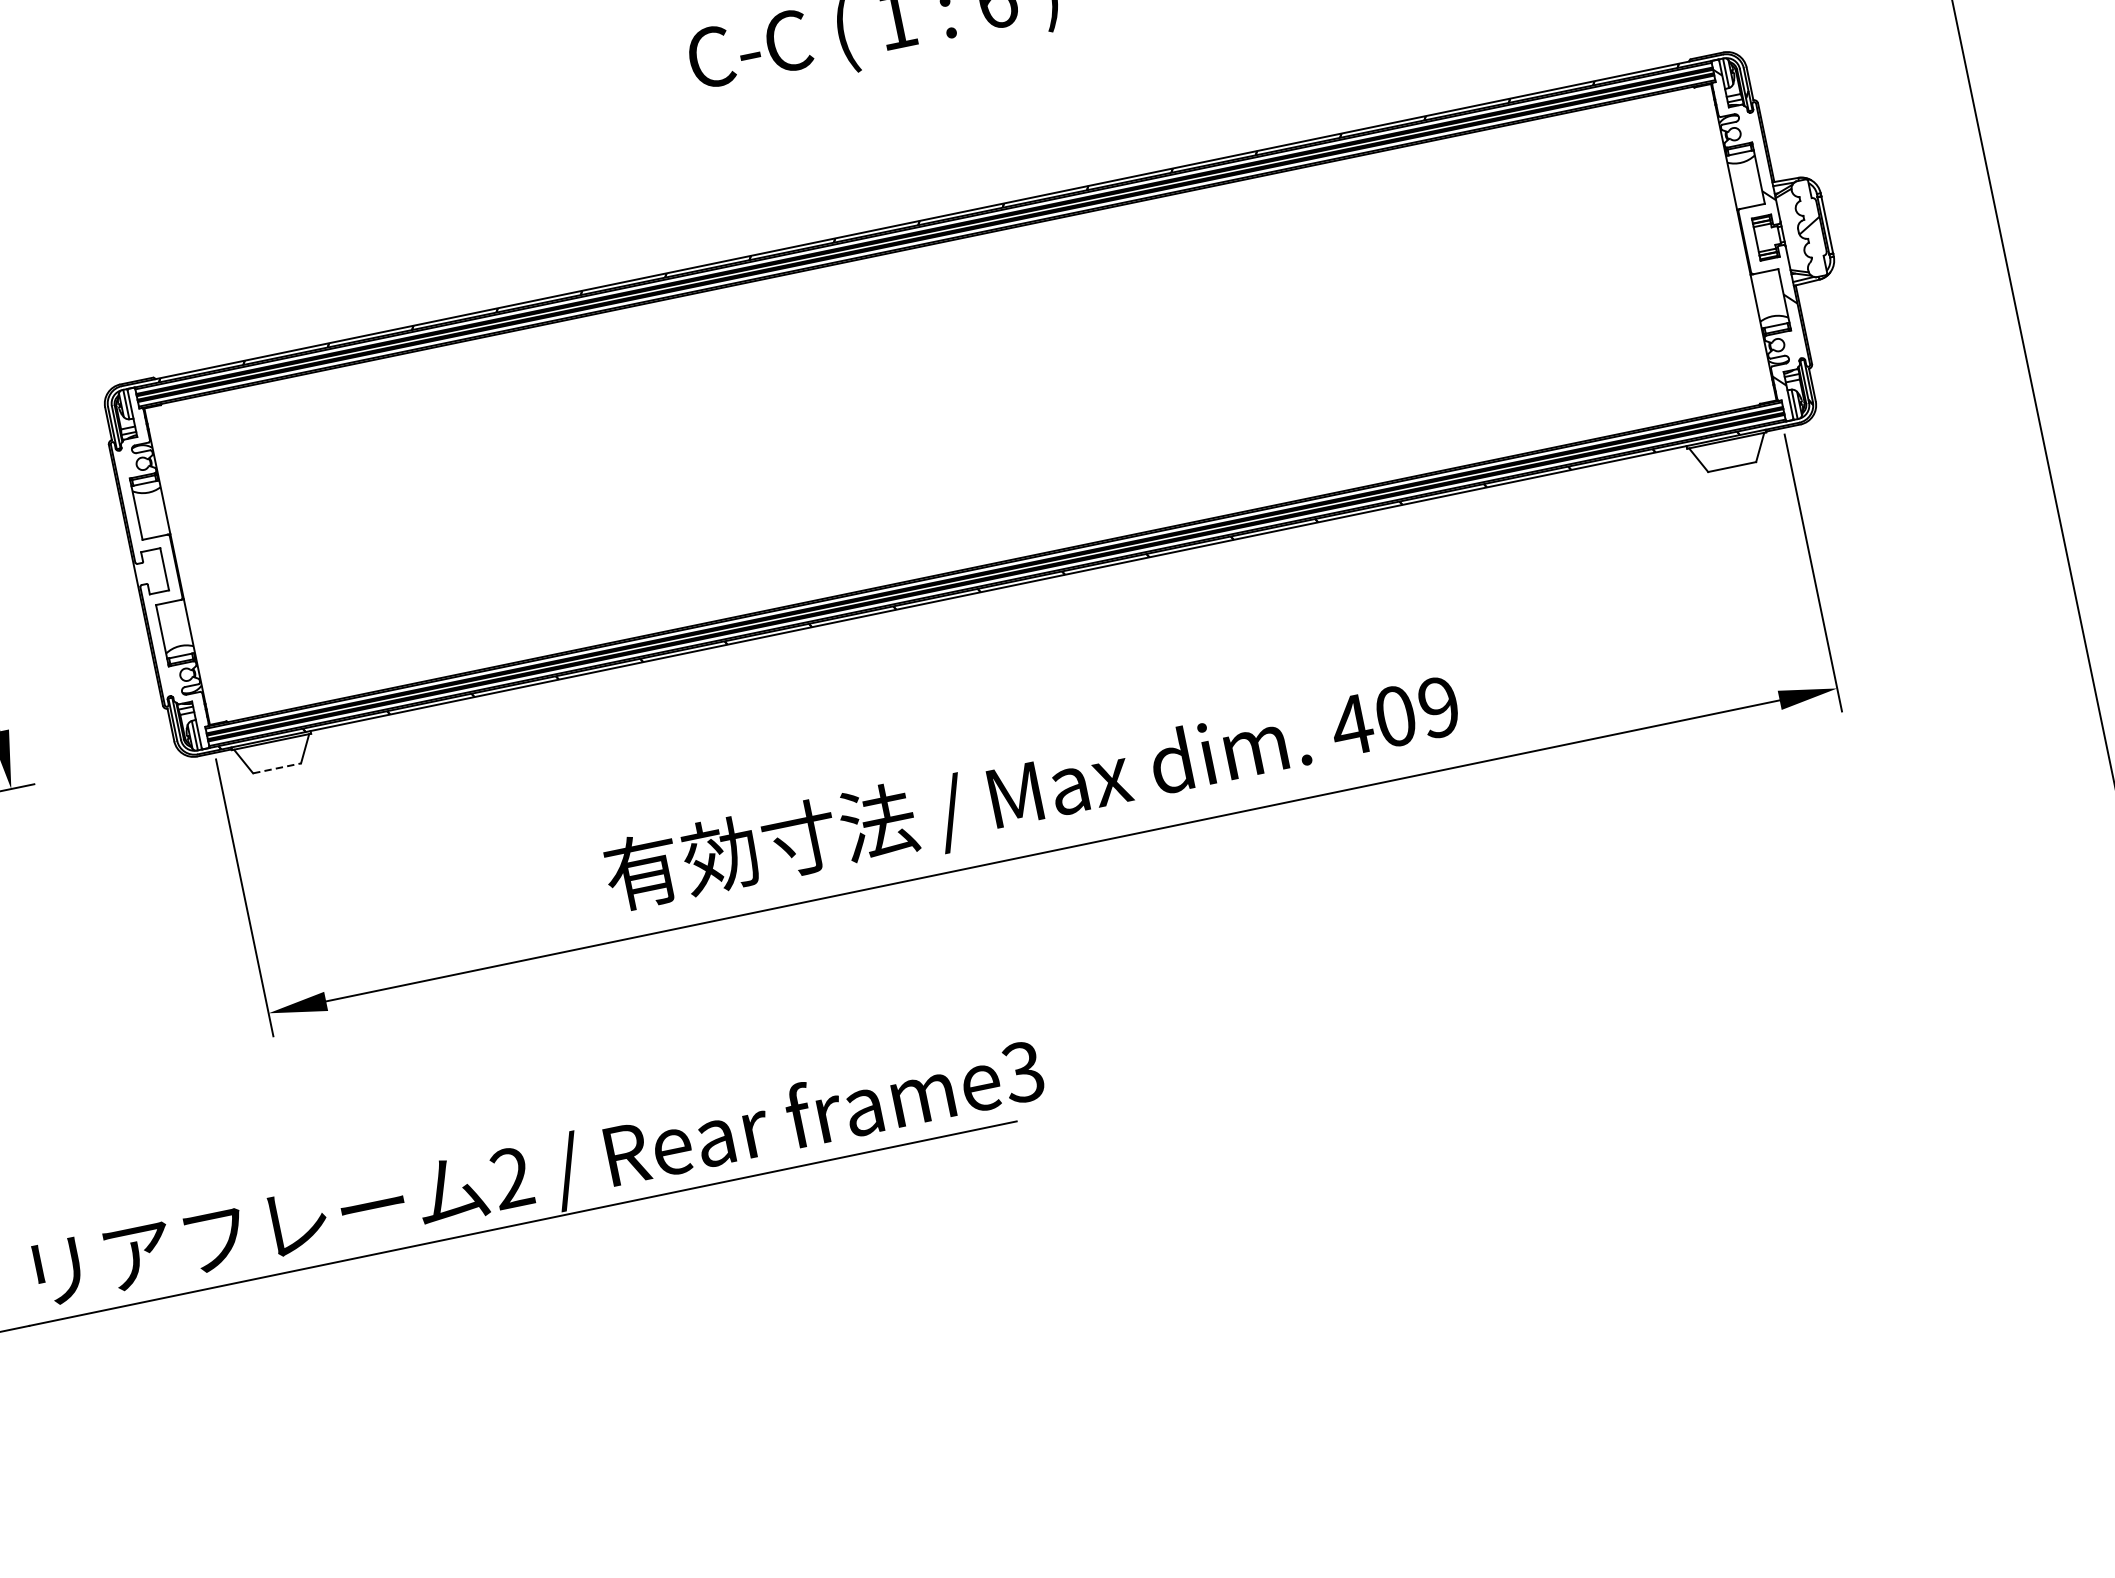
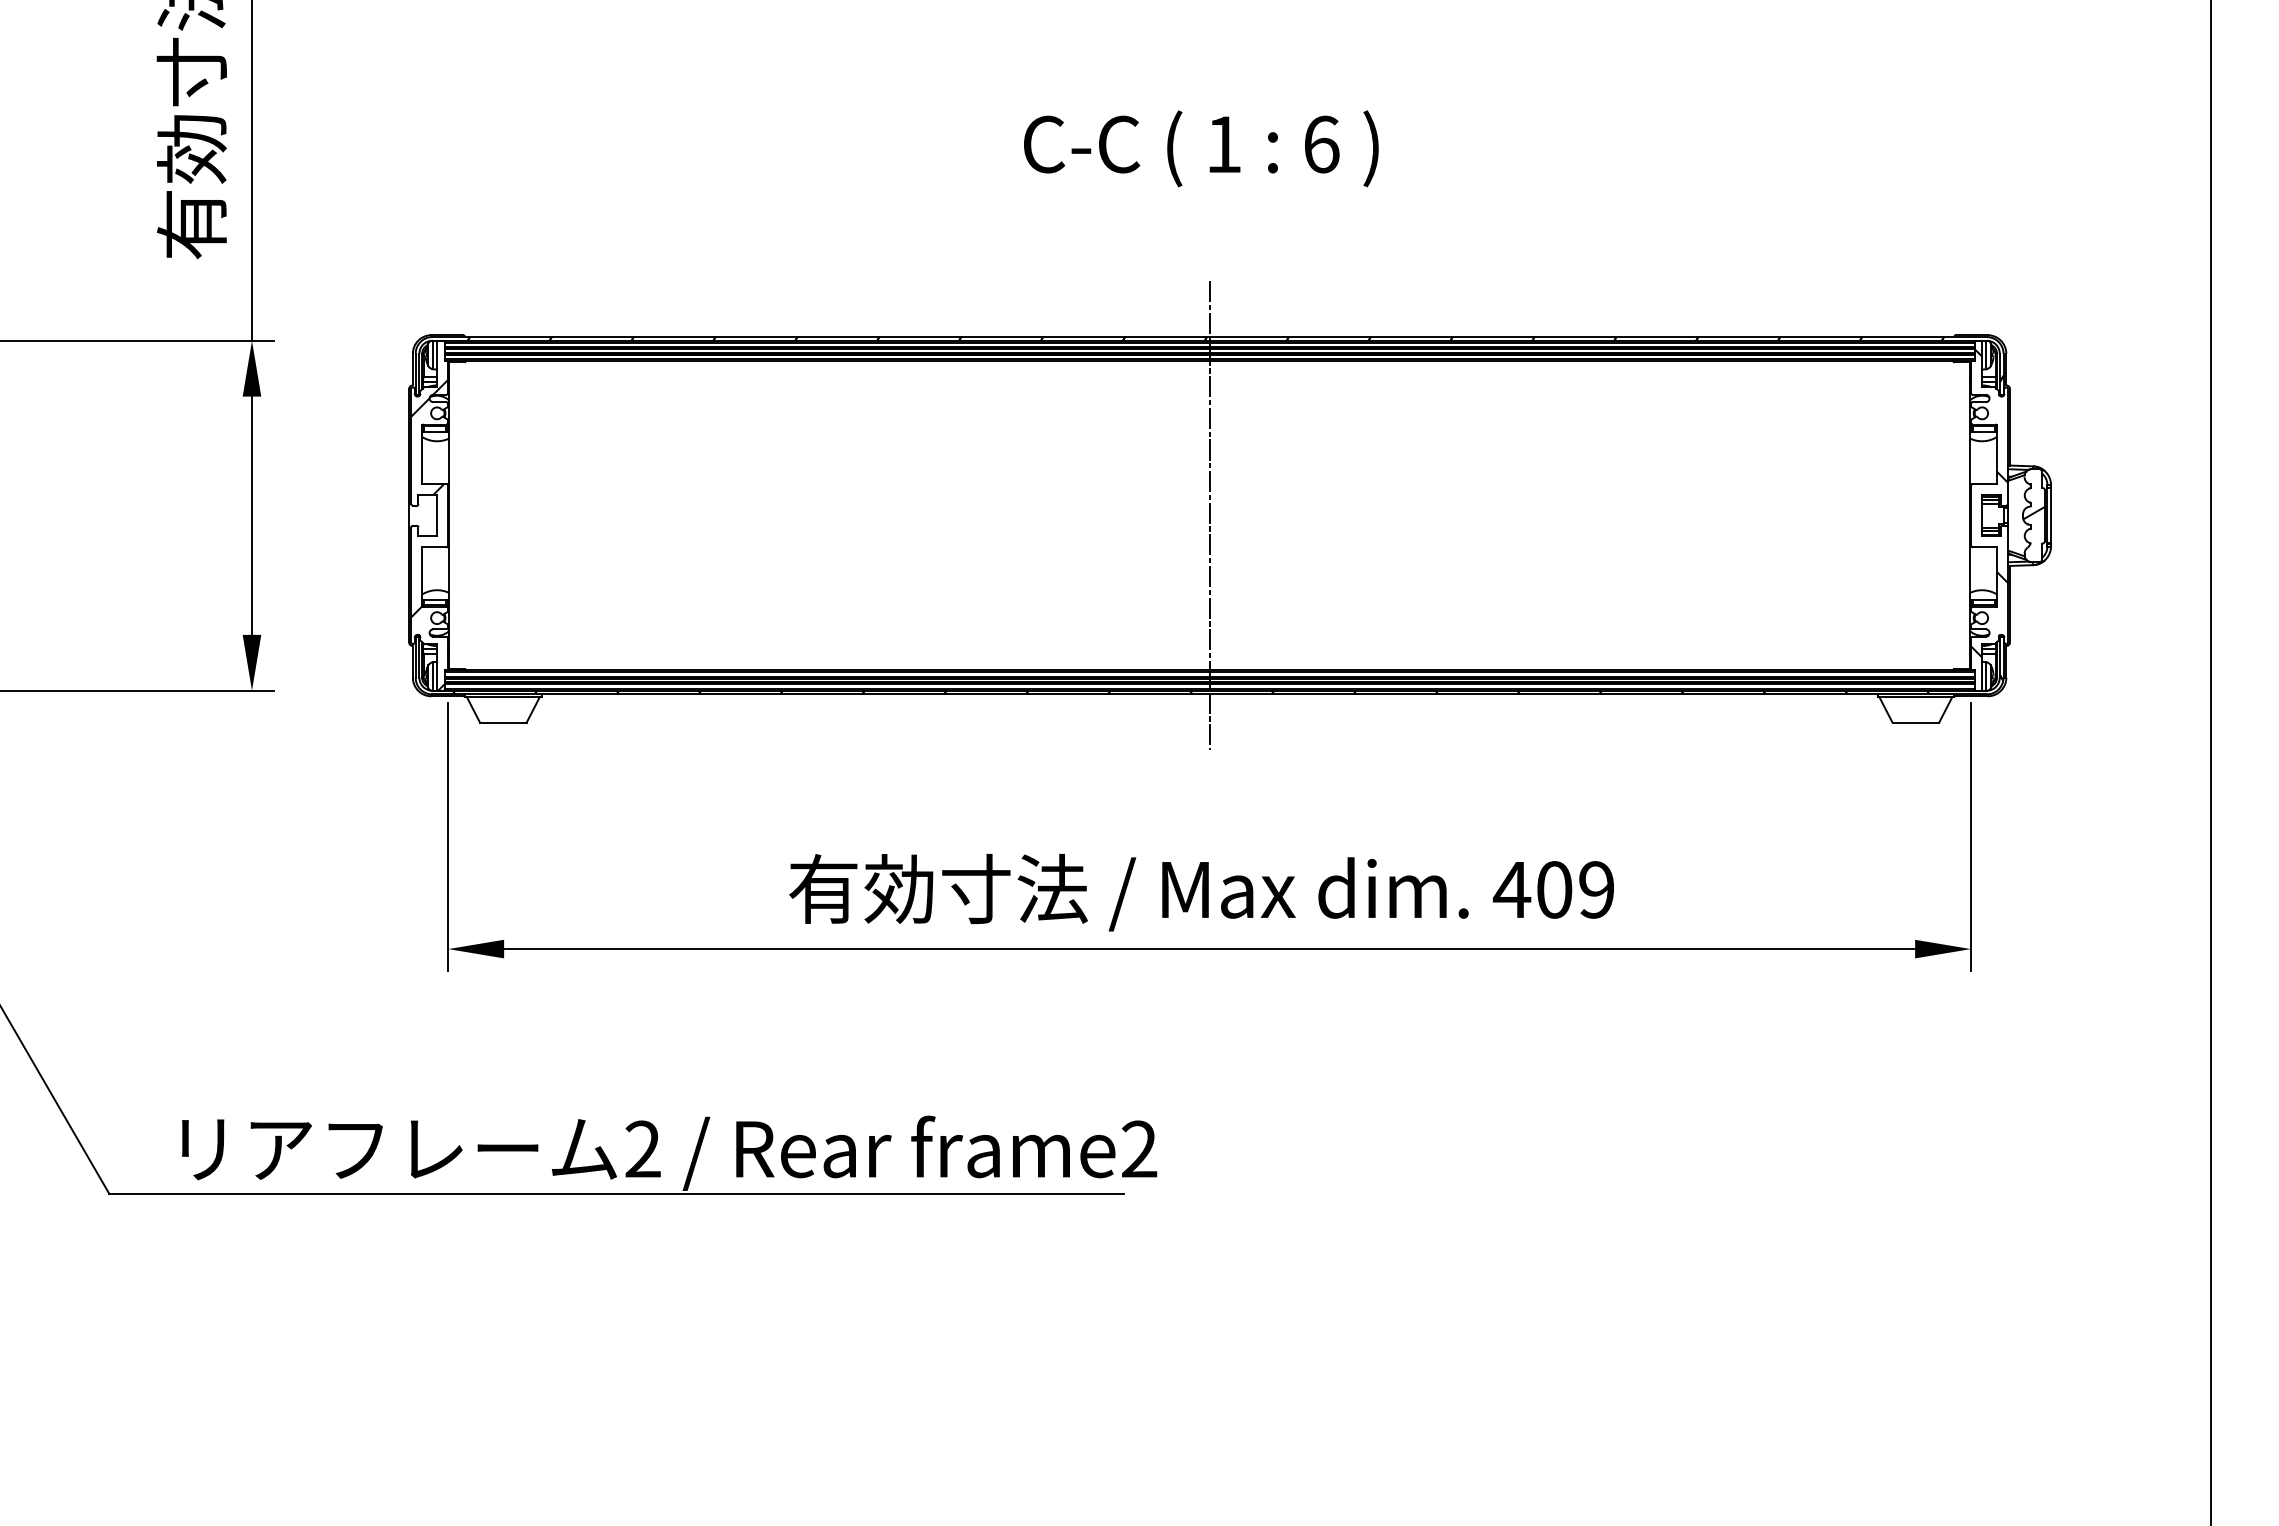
line: (960, 404) -> (1209, 515), added
hatch: (160, 590) -> (429, 534), added
line: (277, 768) -> (503, 722), dashed -> solid
text: (1023, 1072) -> (1139, 1149), frame3 -> frame2

